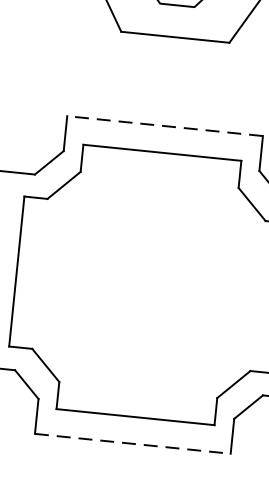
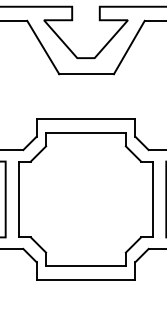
line: (164, 126) -> (85, 119), dashed -> solid
line: (133, 443) -> (86, 279), dashed -> solid

